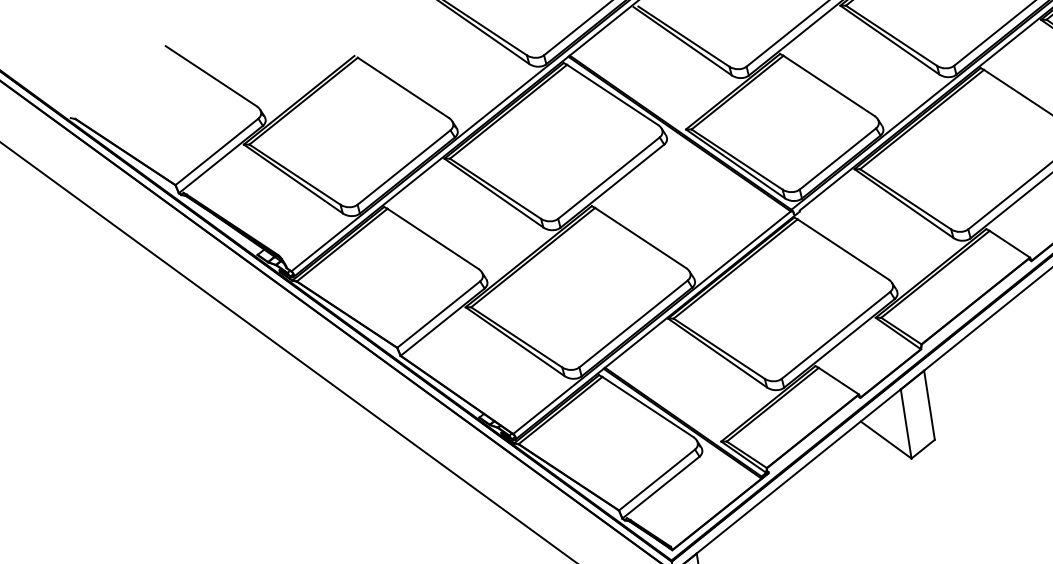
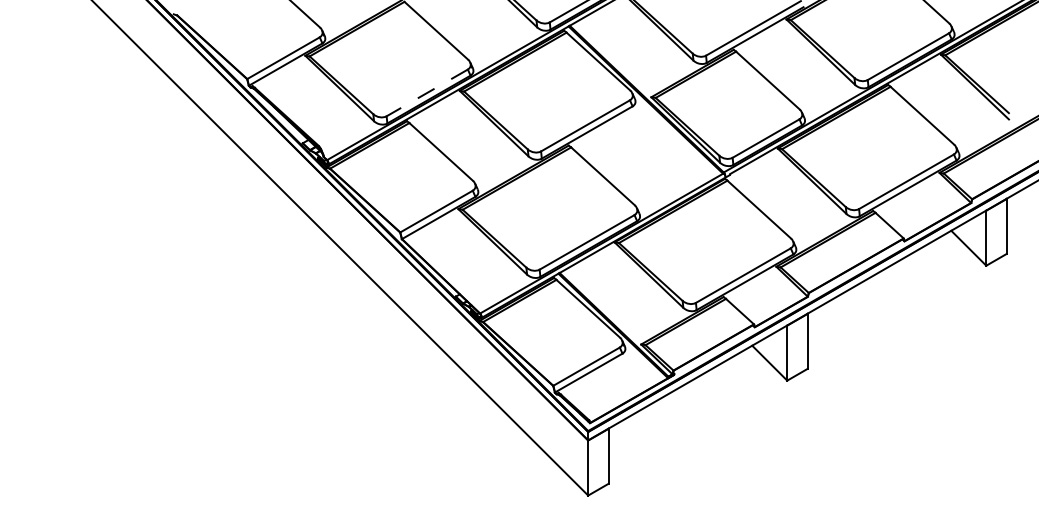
line: (404, 166) -> (427, 92), solid -> dashed

